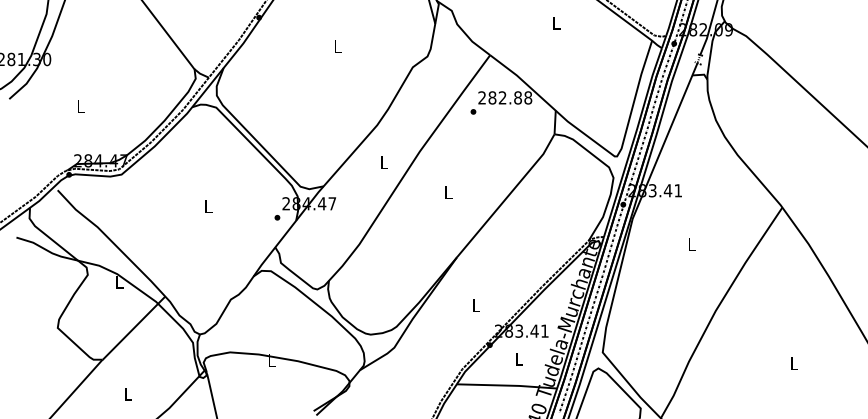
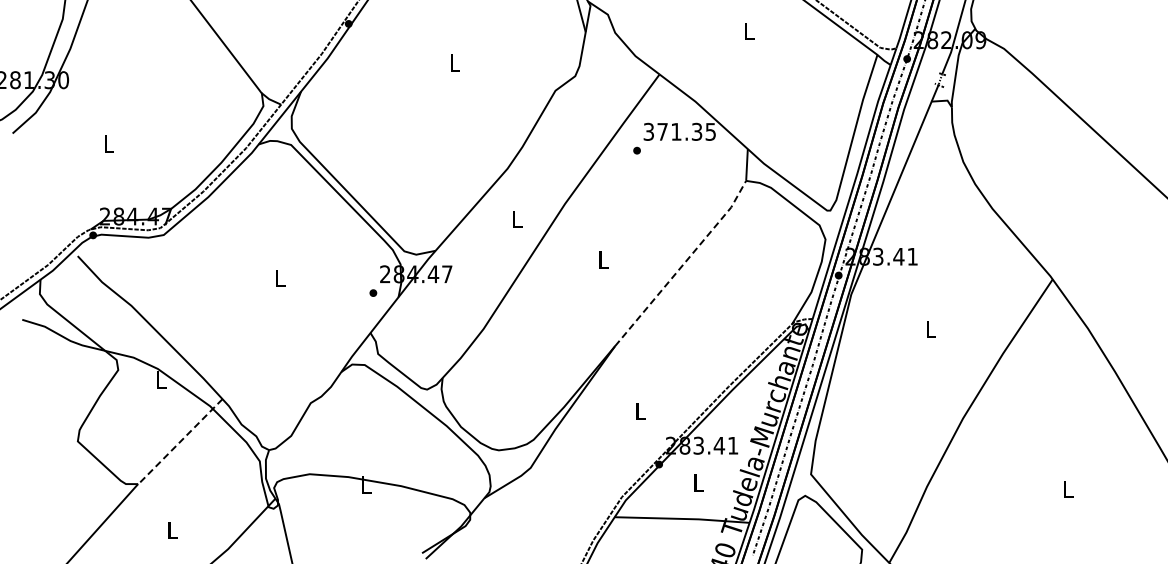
text: (504, 97) -> (679, 131), 282.88 -> 371.35
line: (507, 196) -> (683, 264), solid -> dashed
line: (133, 328) -> (179, 442), solid -> dashed

